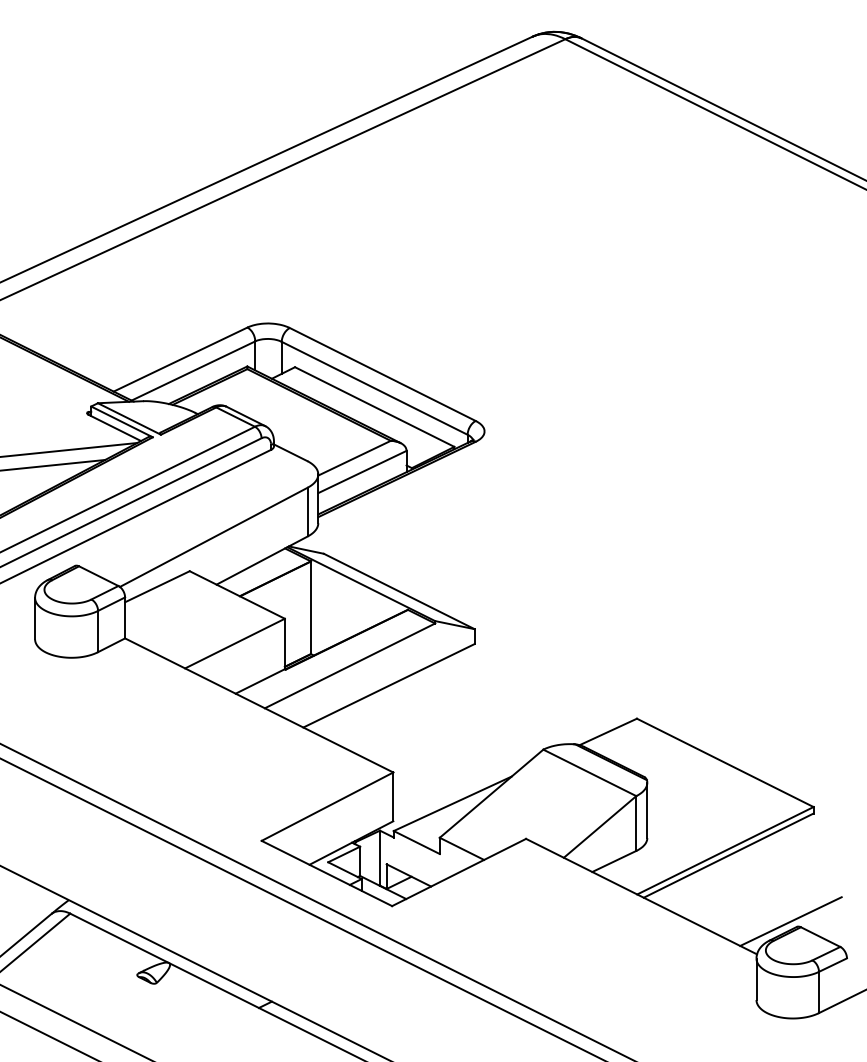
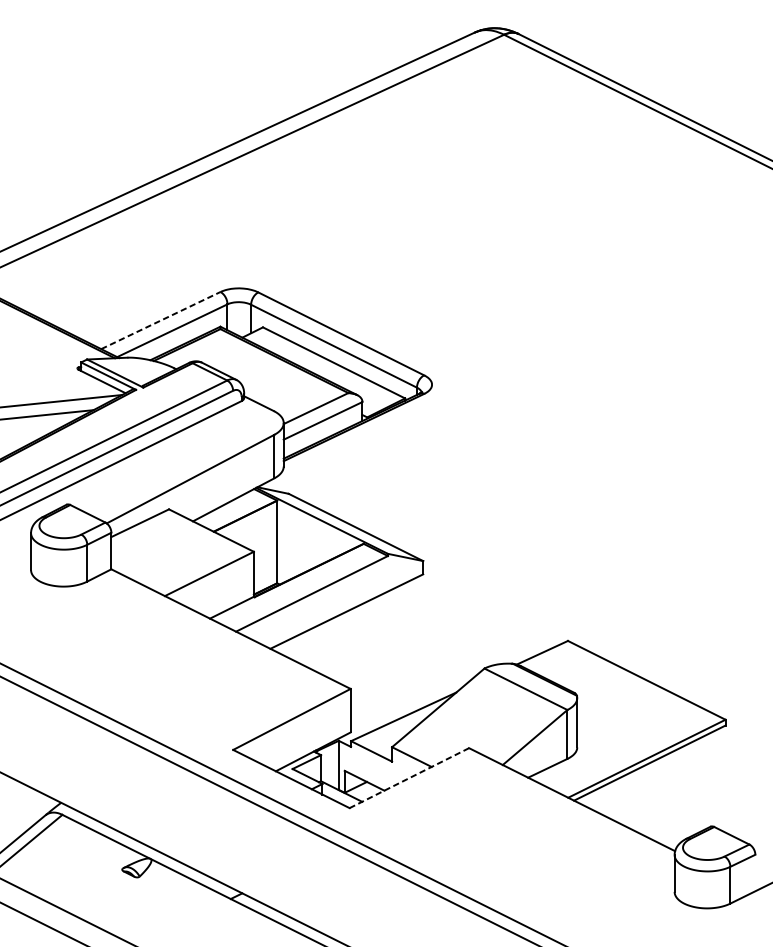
line: (181, 359) -> (161, 320), solid -> dashed
line: (459, 872) -> (409, 778), solid -> dashed
line: (790, 921) -> (704, 821), removed

